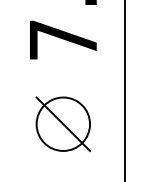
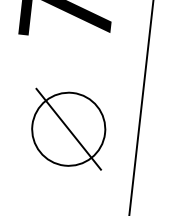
part: (62, 123) -> (67, 128), moved

